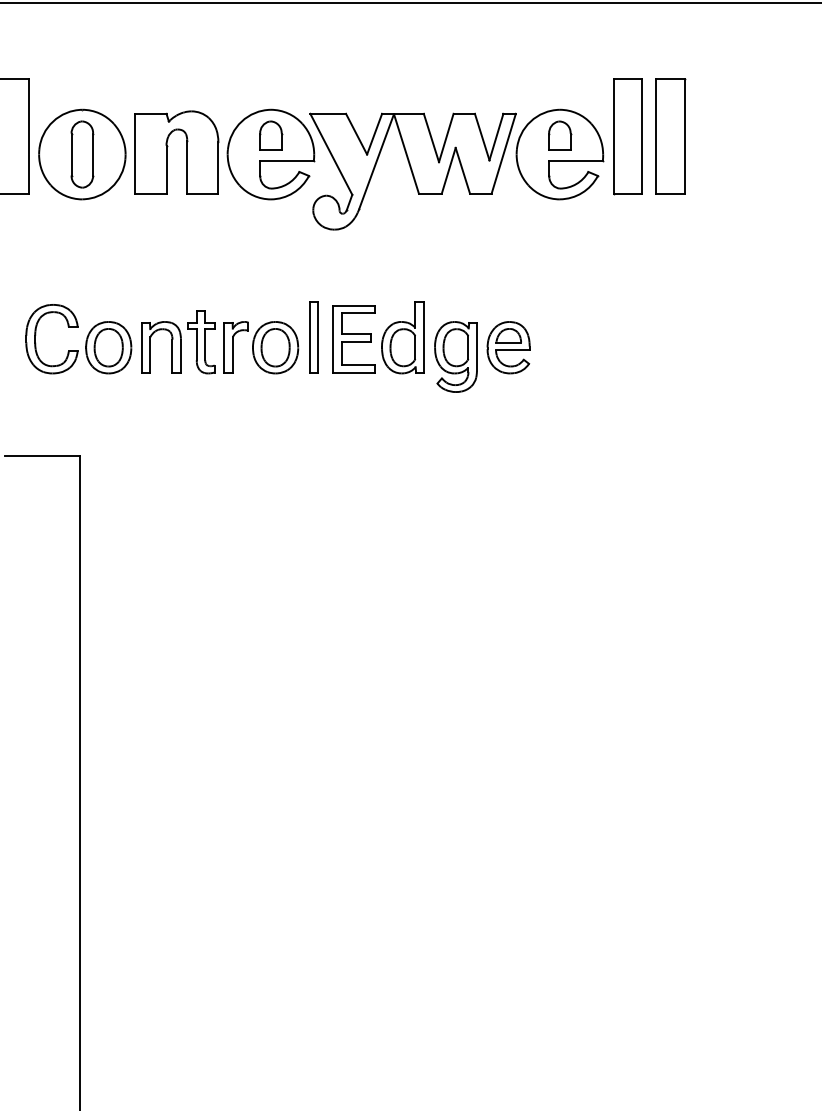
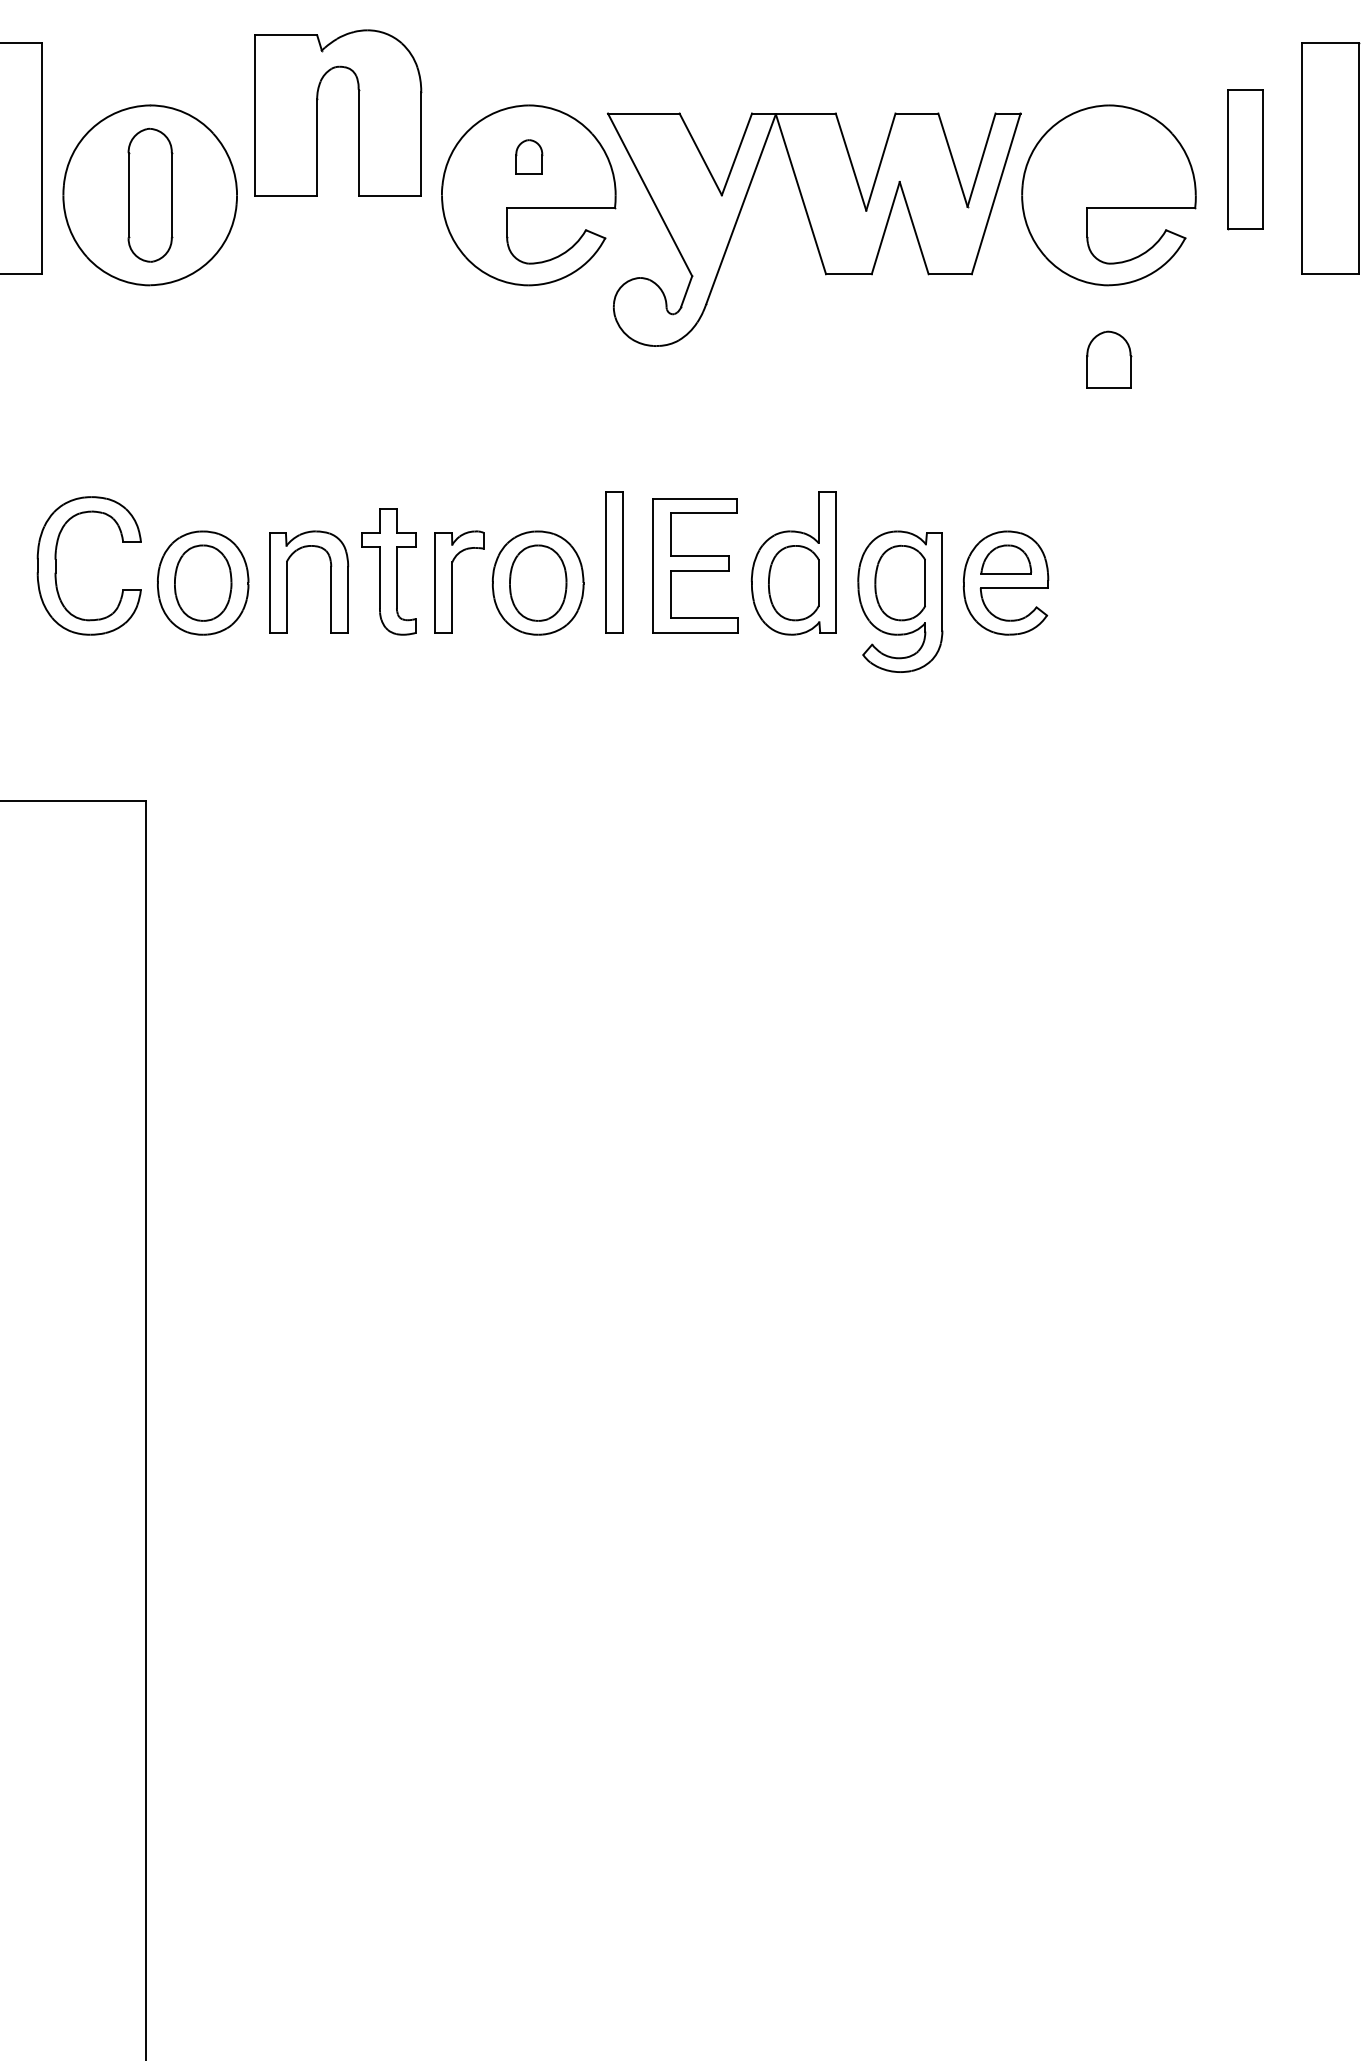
part: (271, 135) -> (529, 157), size x0.6
part: (560, 135) -> (1110, 359), moved
part: (627, 136) -> (1244, 159), size x0.6
part: (167, 152) -> (319, 112), moved

